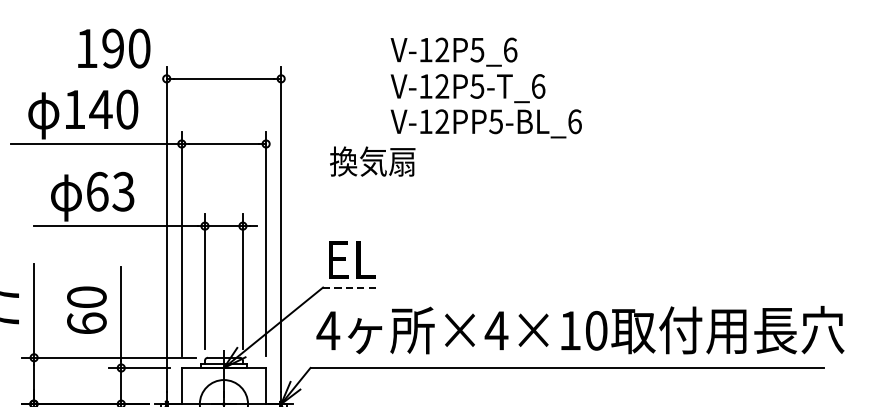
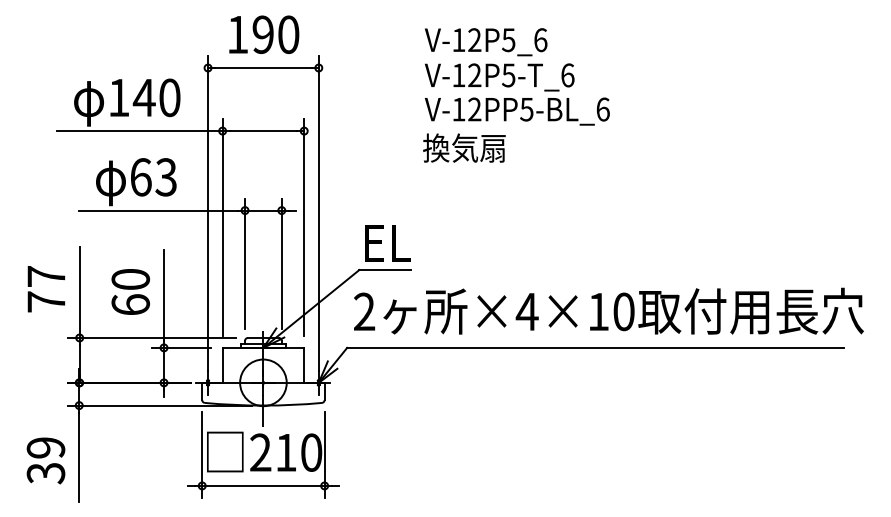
text: (114, 48) -> (264, 34), moved
text: (372, 160) -> (464, 147), moved
line: (350, 288) -> (385, 270), dashed -> solid
text: (327, 330) -> (363, 311), 4 -> 2

